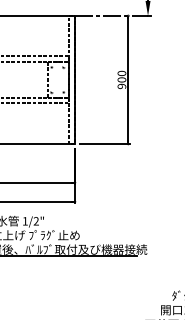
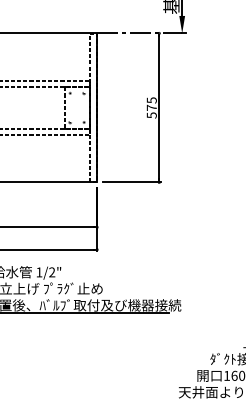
text: (121, 79) -> (151, 107), 900 -> 575

